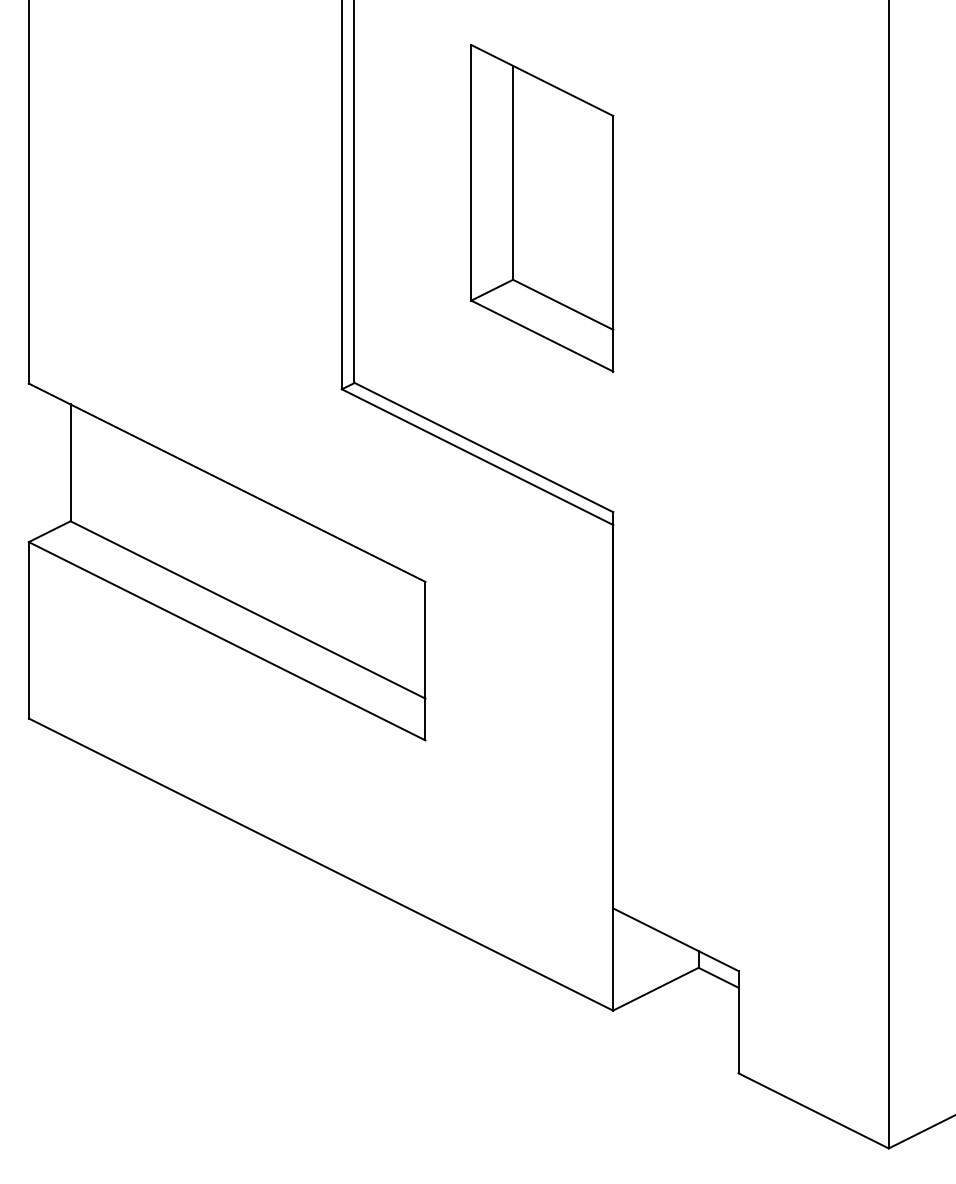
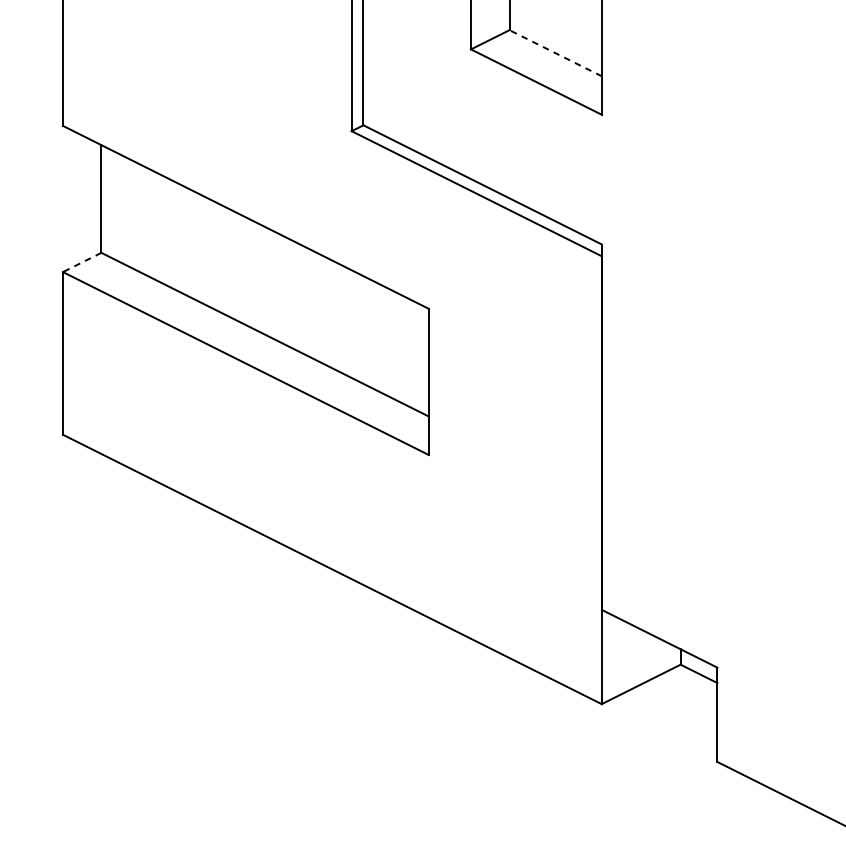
line: (562, 304) -> (555, 52), solid -> dashed
line: (49, 531) -> (81, 262), solid -> dashed

